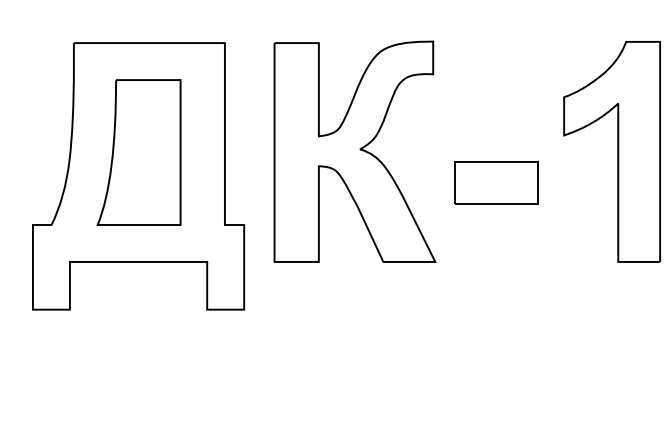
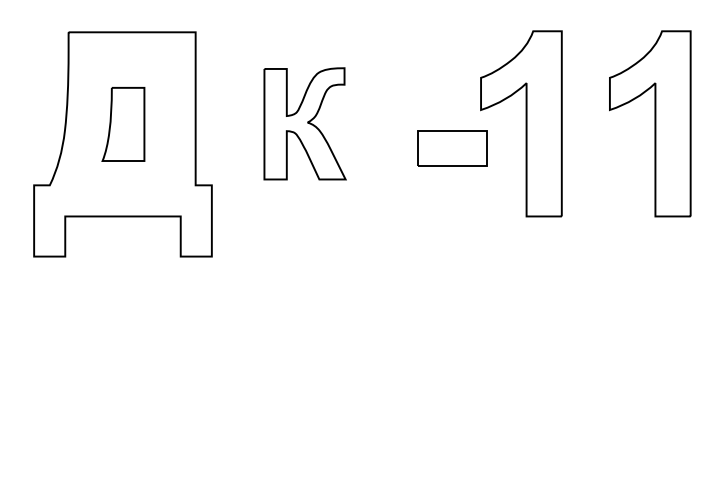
part: (354, 151) -> (304, 123), size x0.6
part: (139, 152) -> (123, 124), size x0.6
part: (496, 182) -> (452, 148), moved

